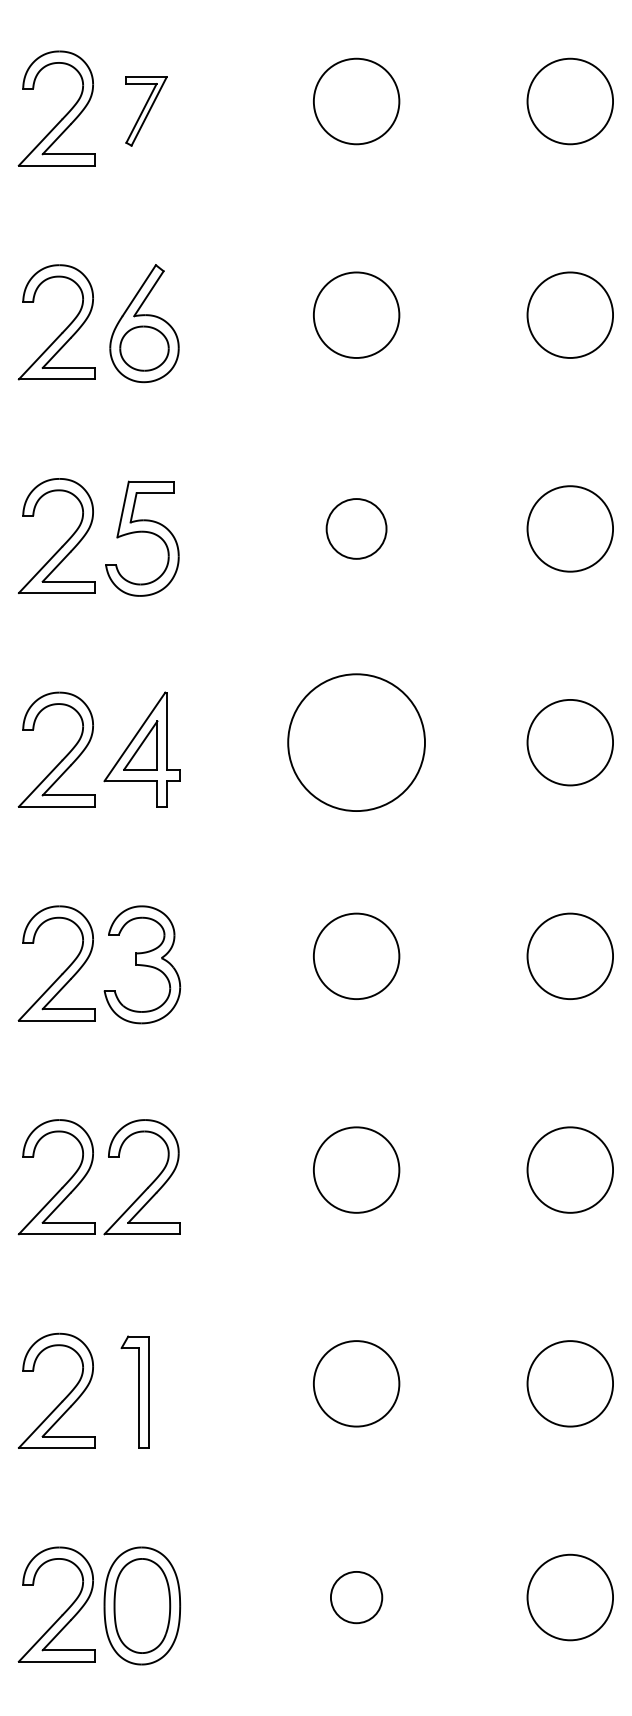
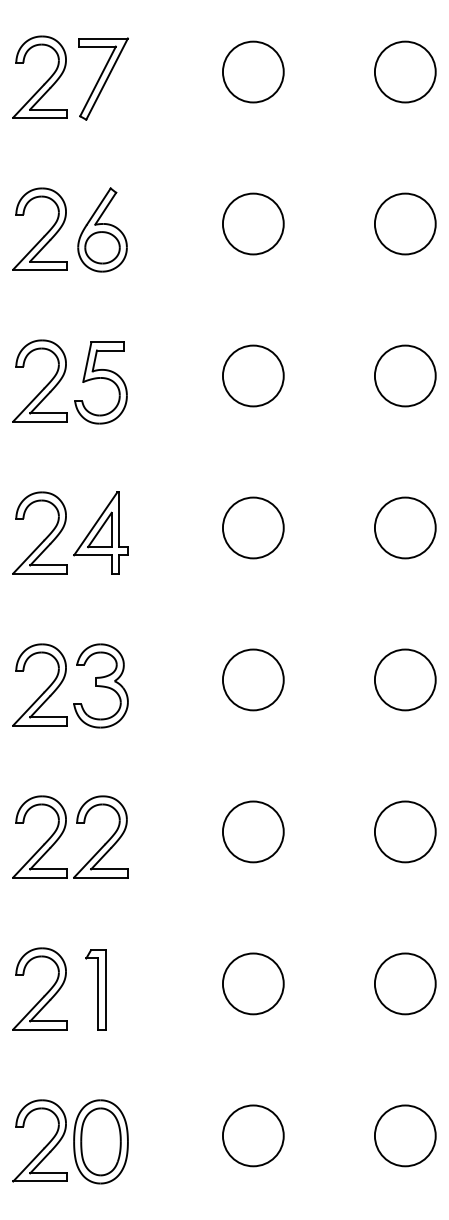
part: (146, 111) -> (103, 79), size x1.67
circle: (356, 528) -> (253, 375), size x1.43
circle: (356, 742) -> (253, 527), size x0.62
circle: (356, 1597) -> (253, 1135), size x1.67

